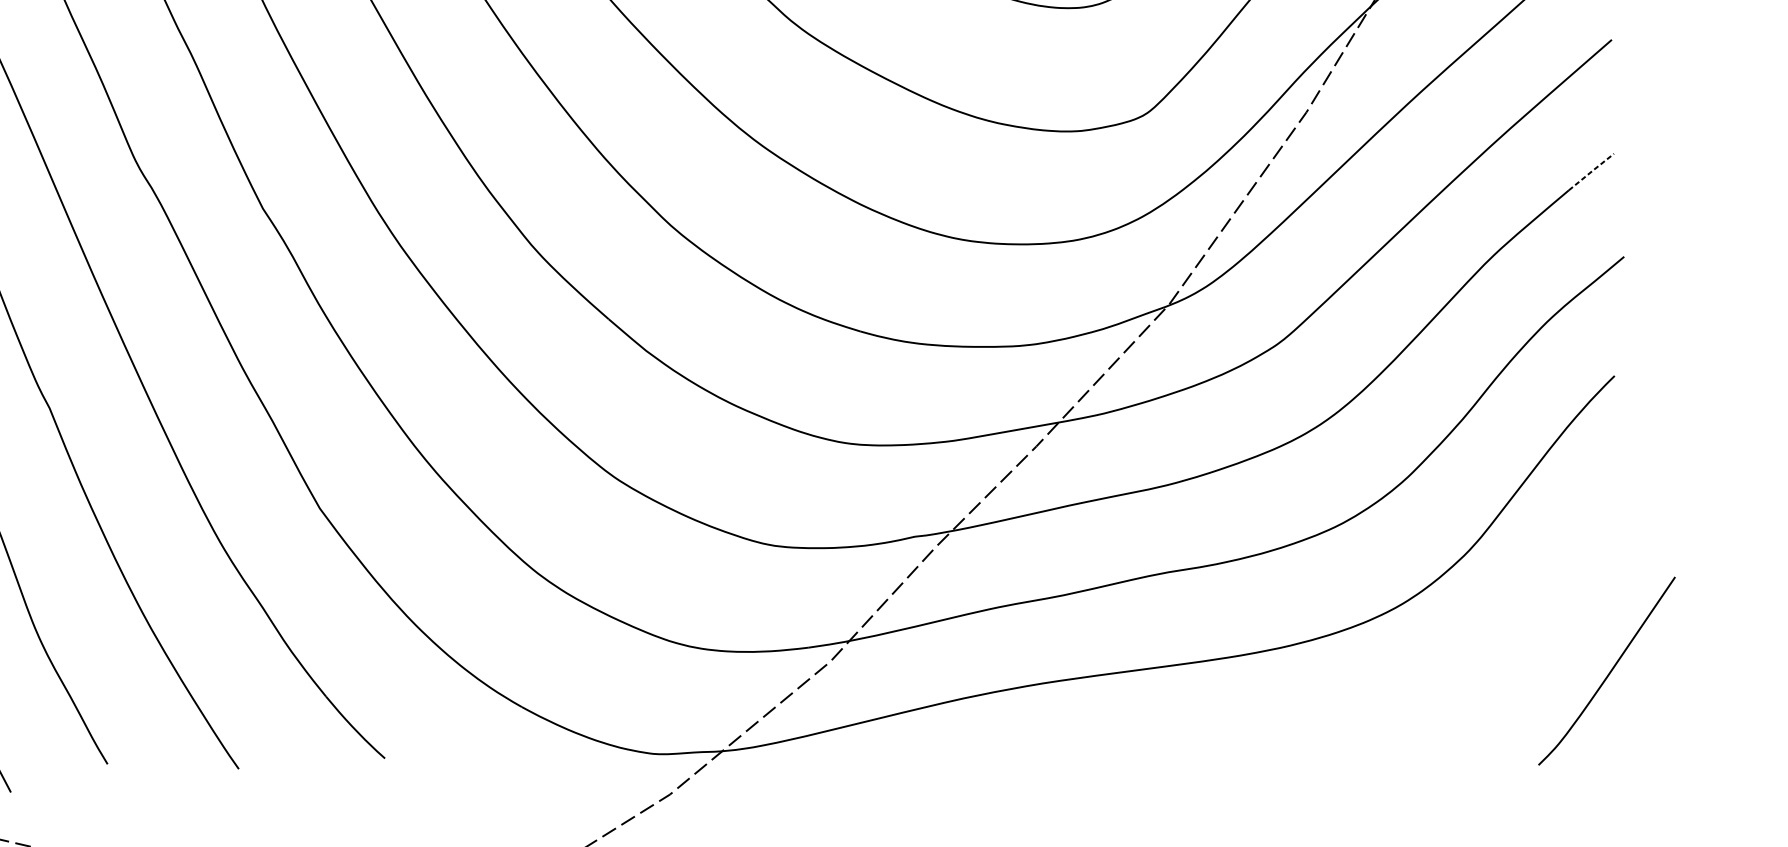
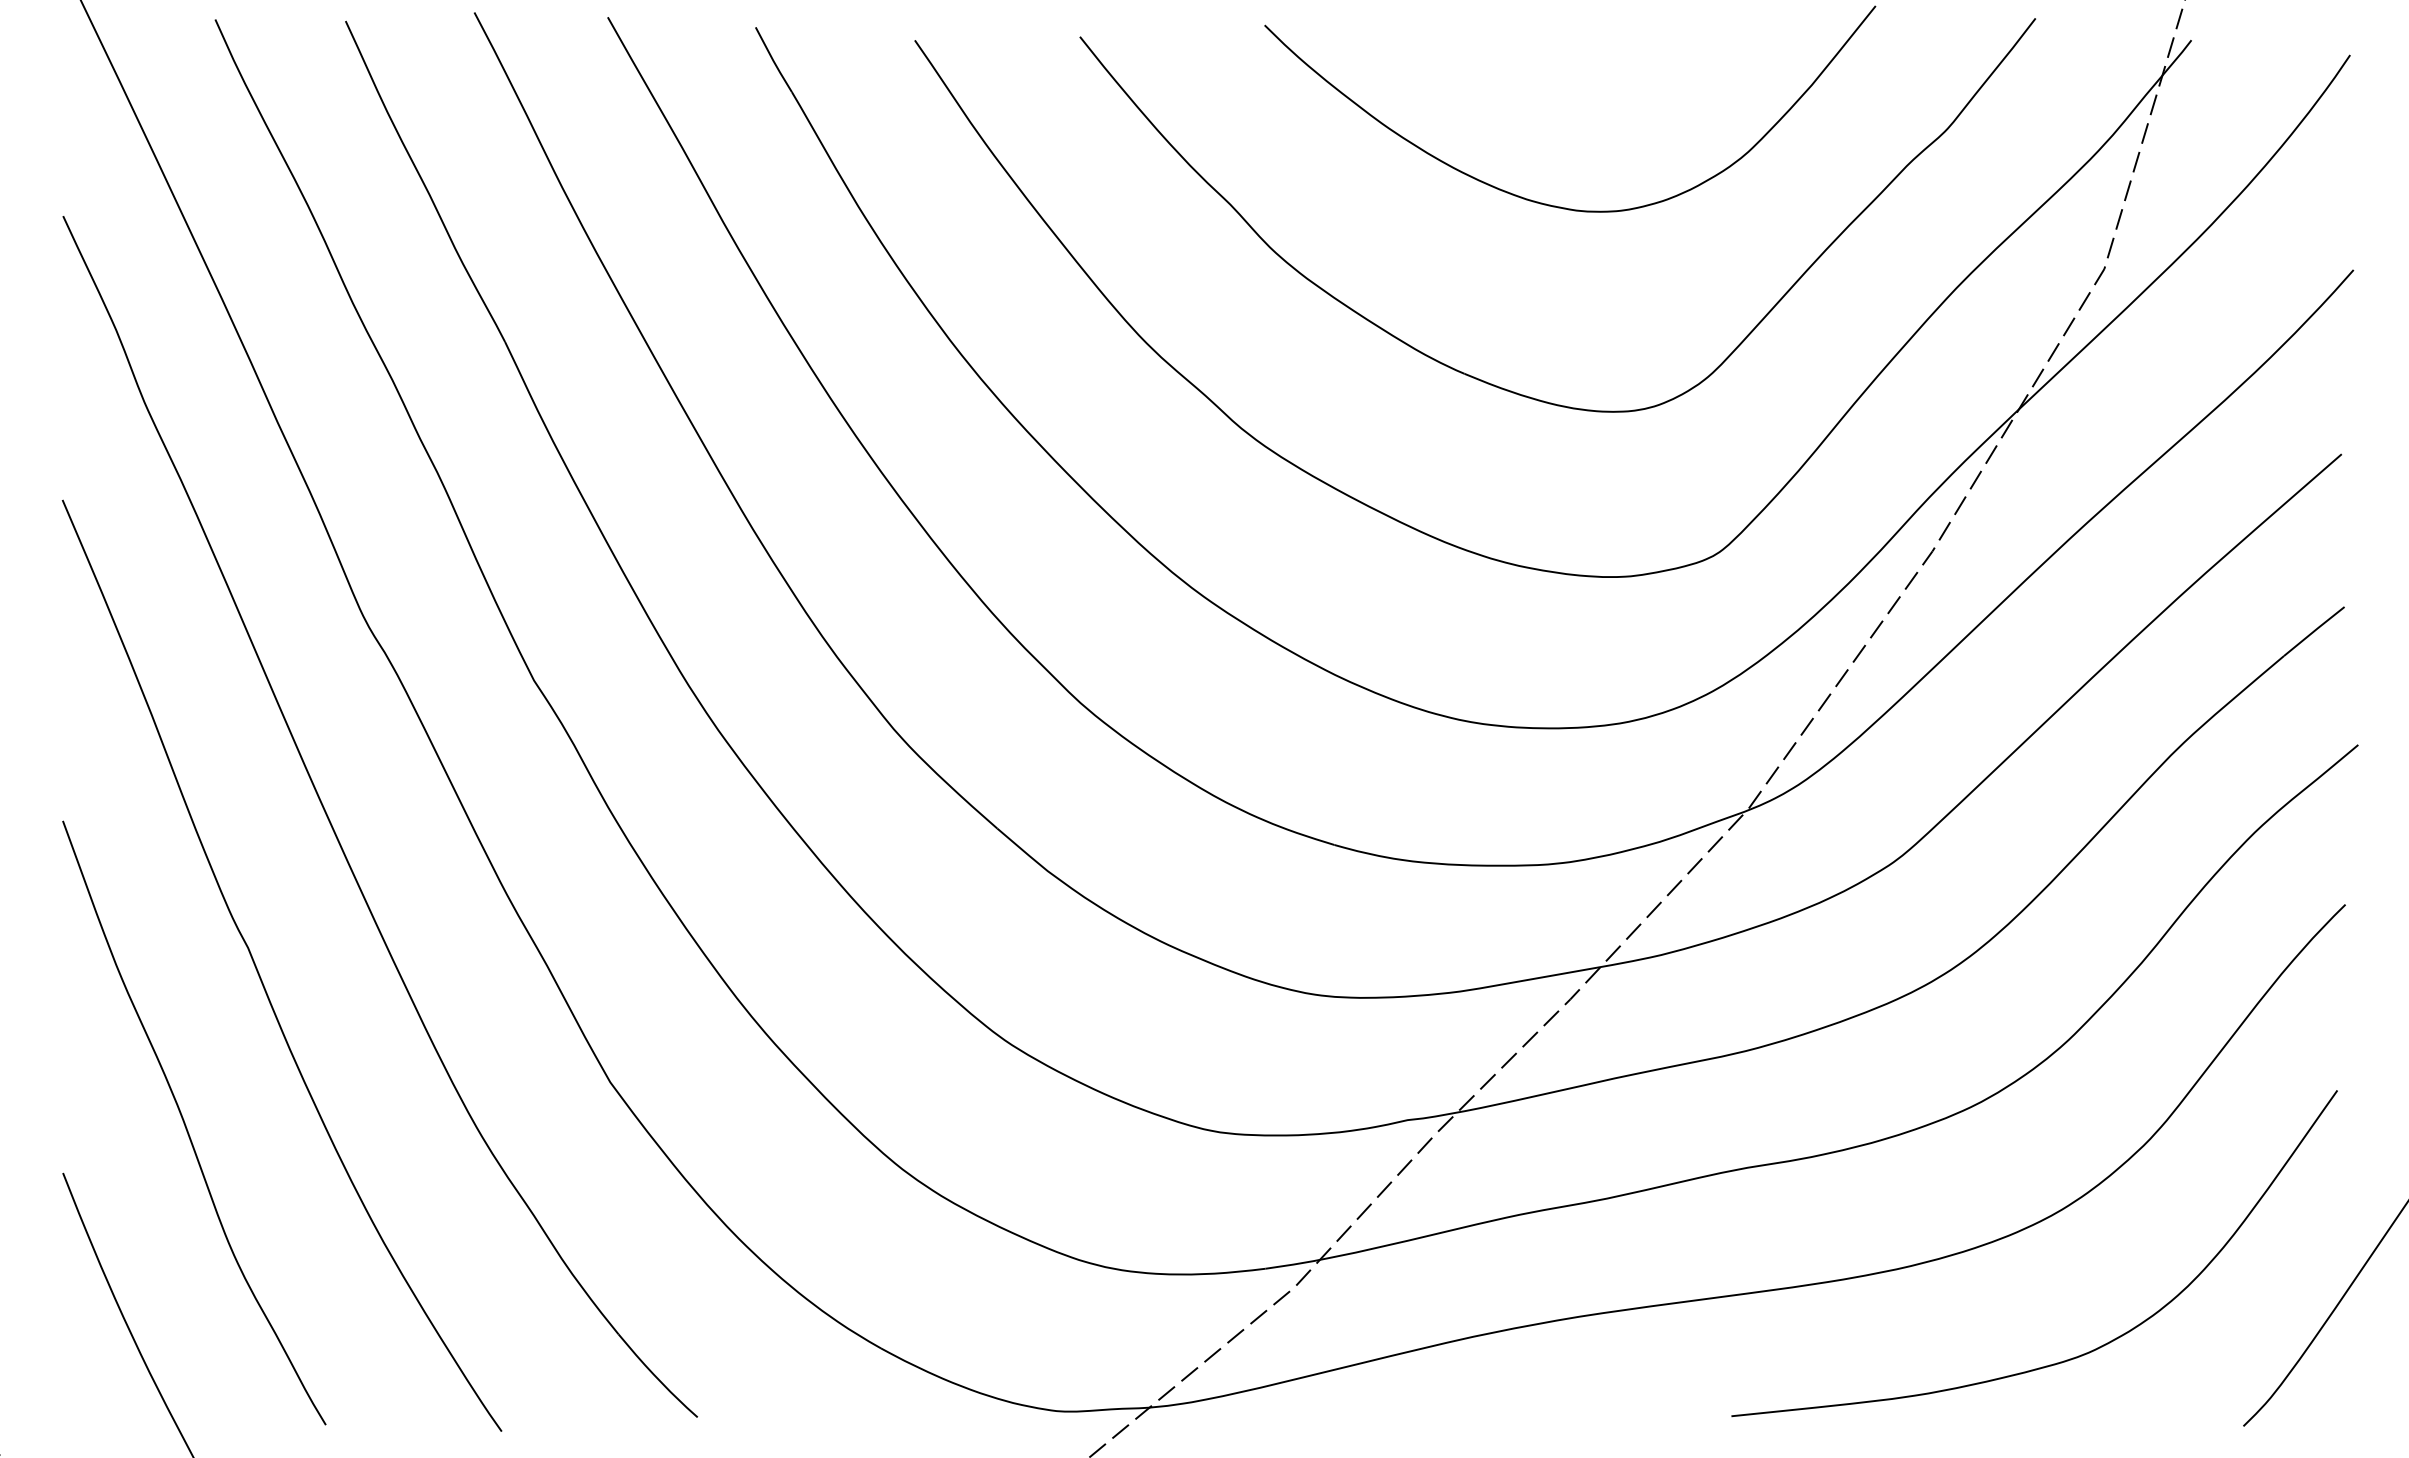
line: (1591, 171) -> (2314, 630), dashed -> solid
curve: (1408, 714) -> (2069, 1358), added

